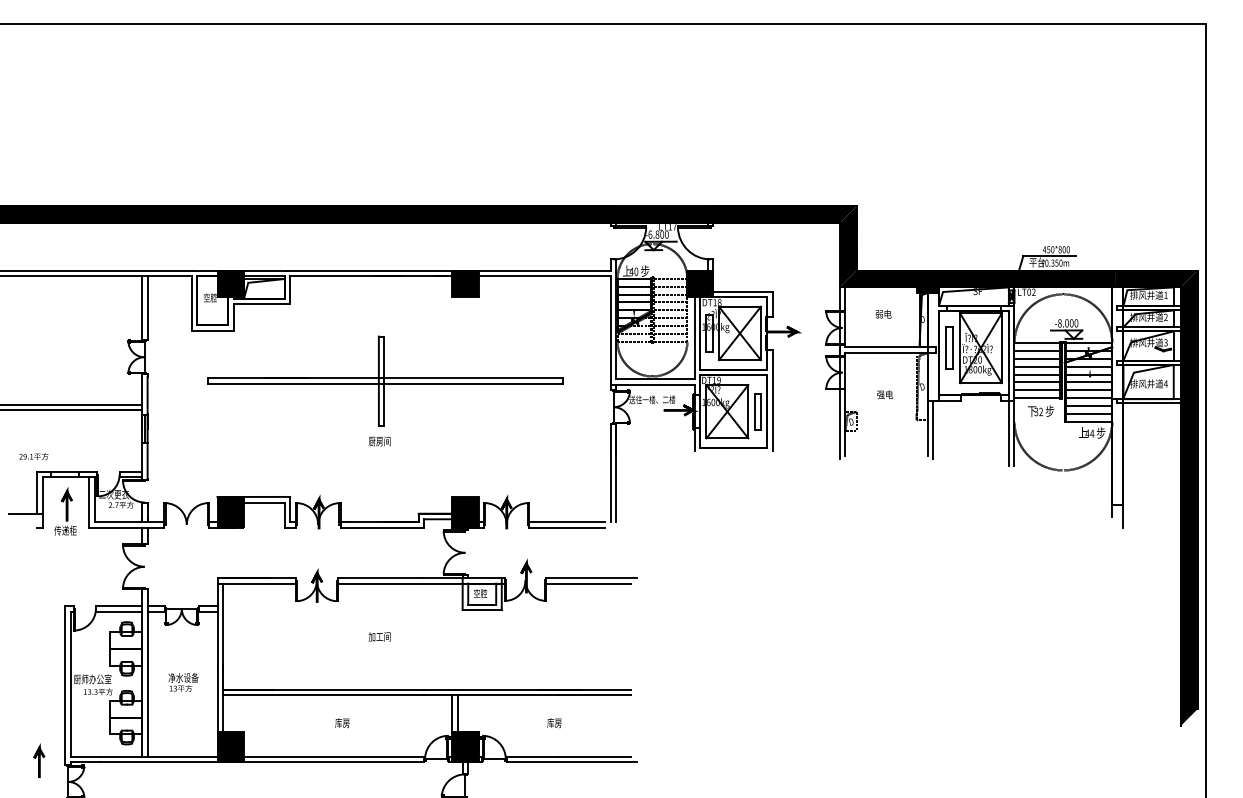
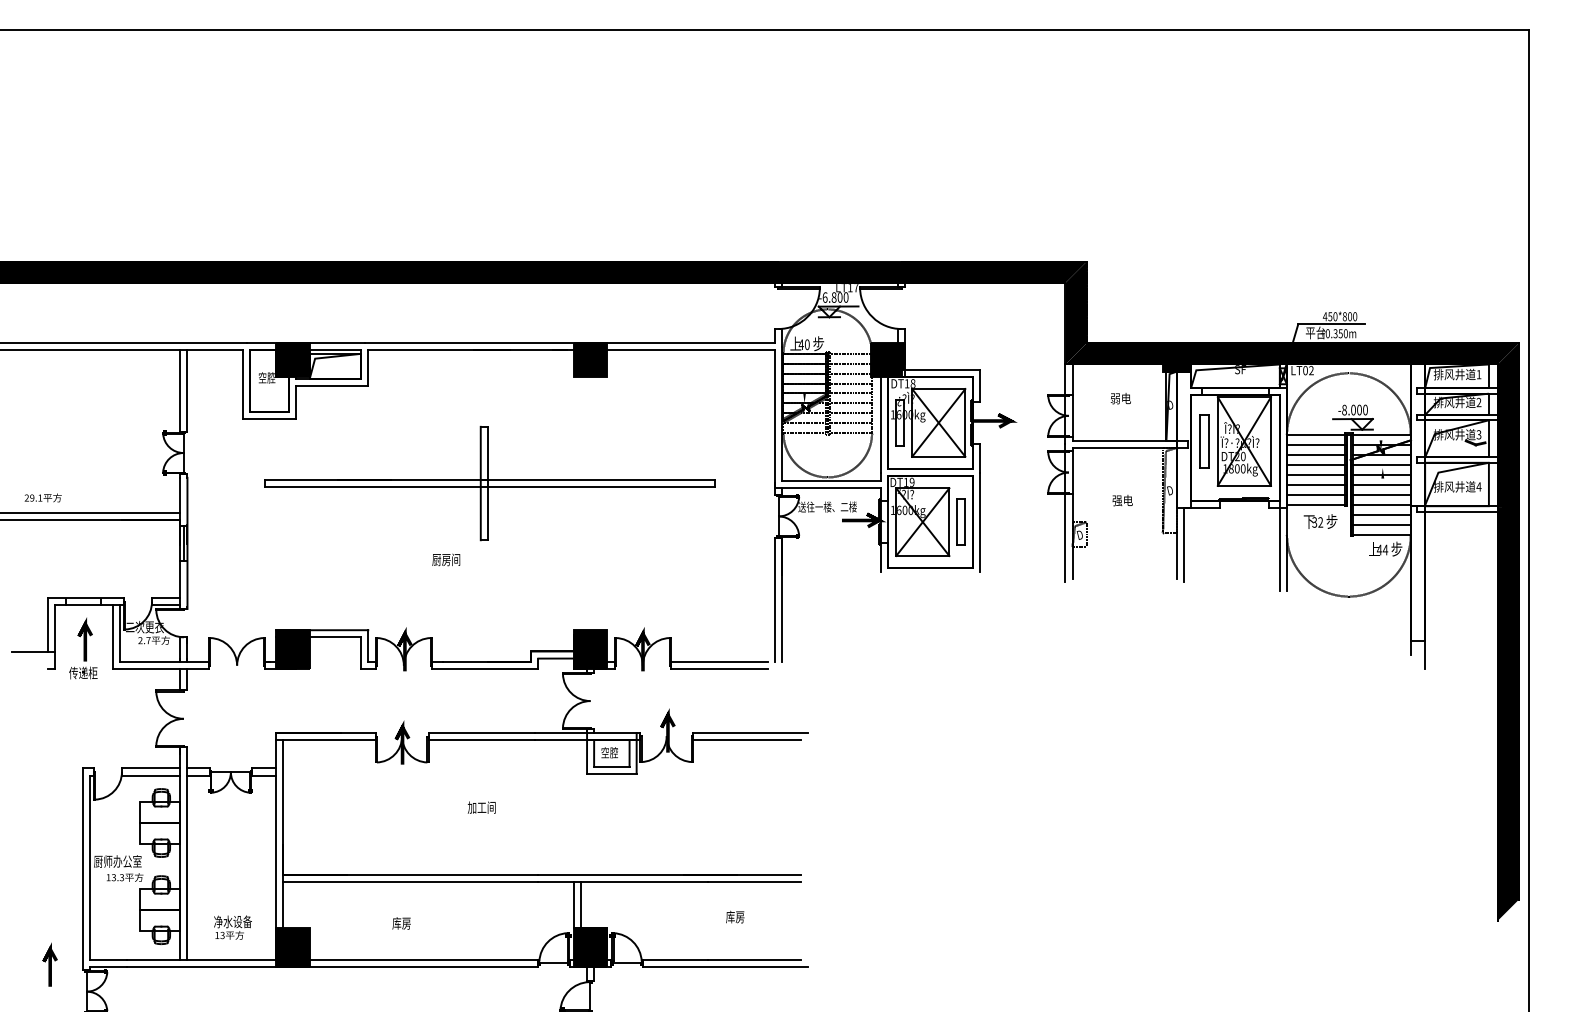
text: (379, 441) -> (446, 559), moved
text: (33, 456) -> (42, 497), moved
text: (183, 682) -> (232, 927), moved
text: (342, 723) -> (401, 923), moved
text: (554, 723) -> (735, 917), moved

